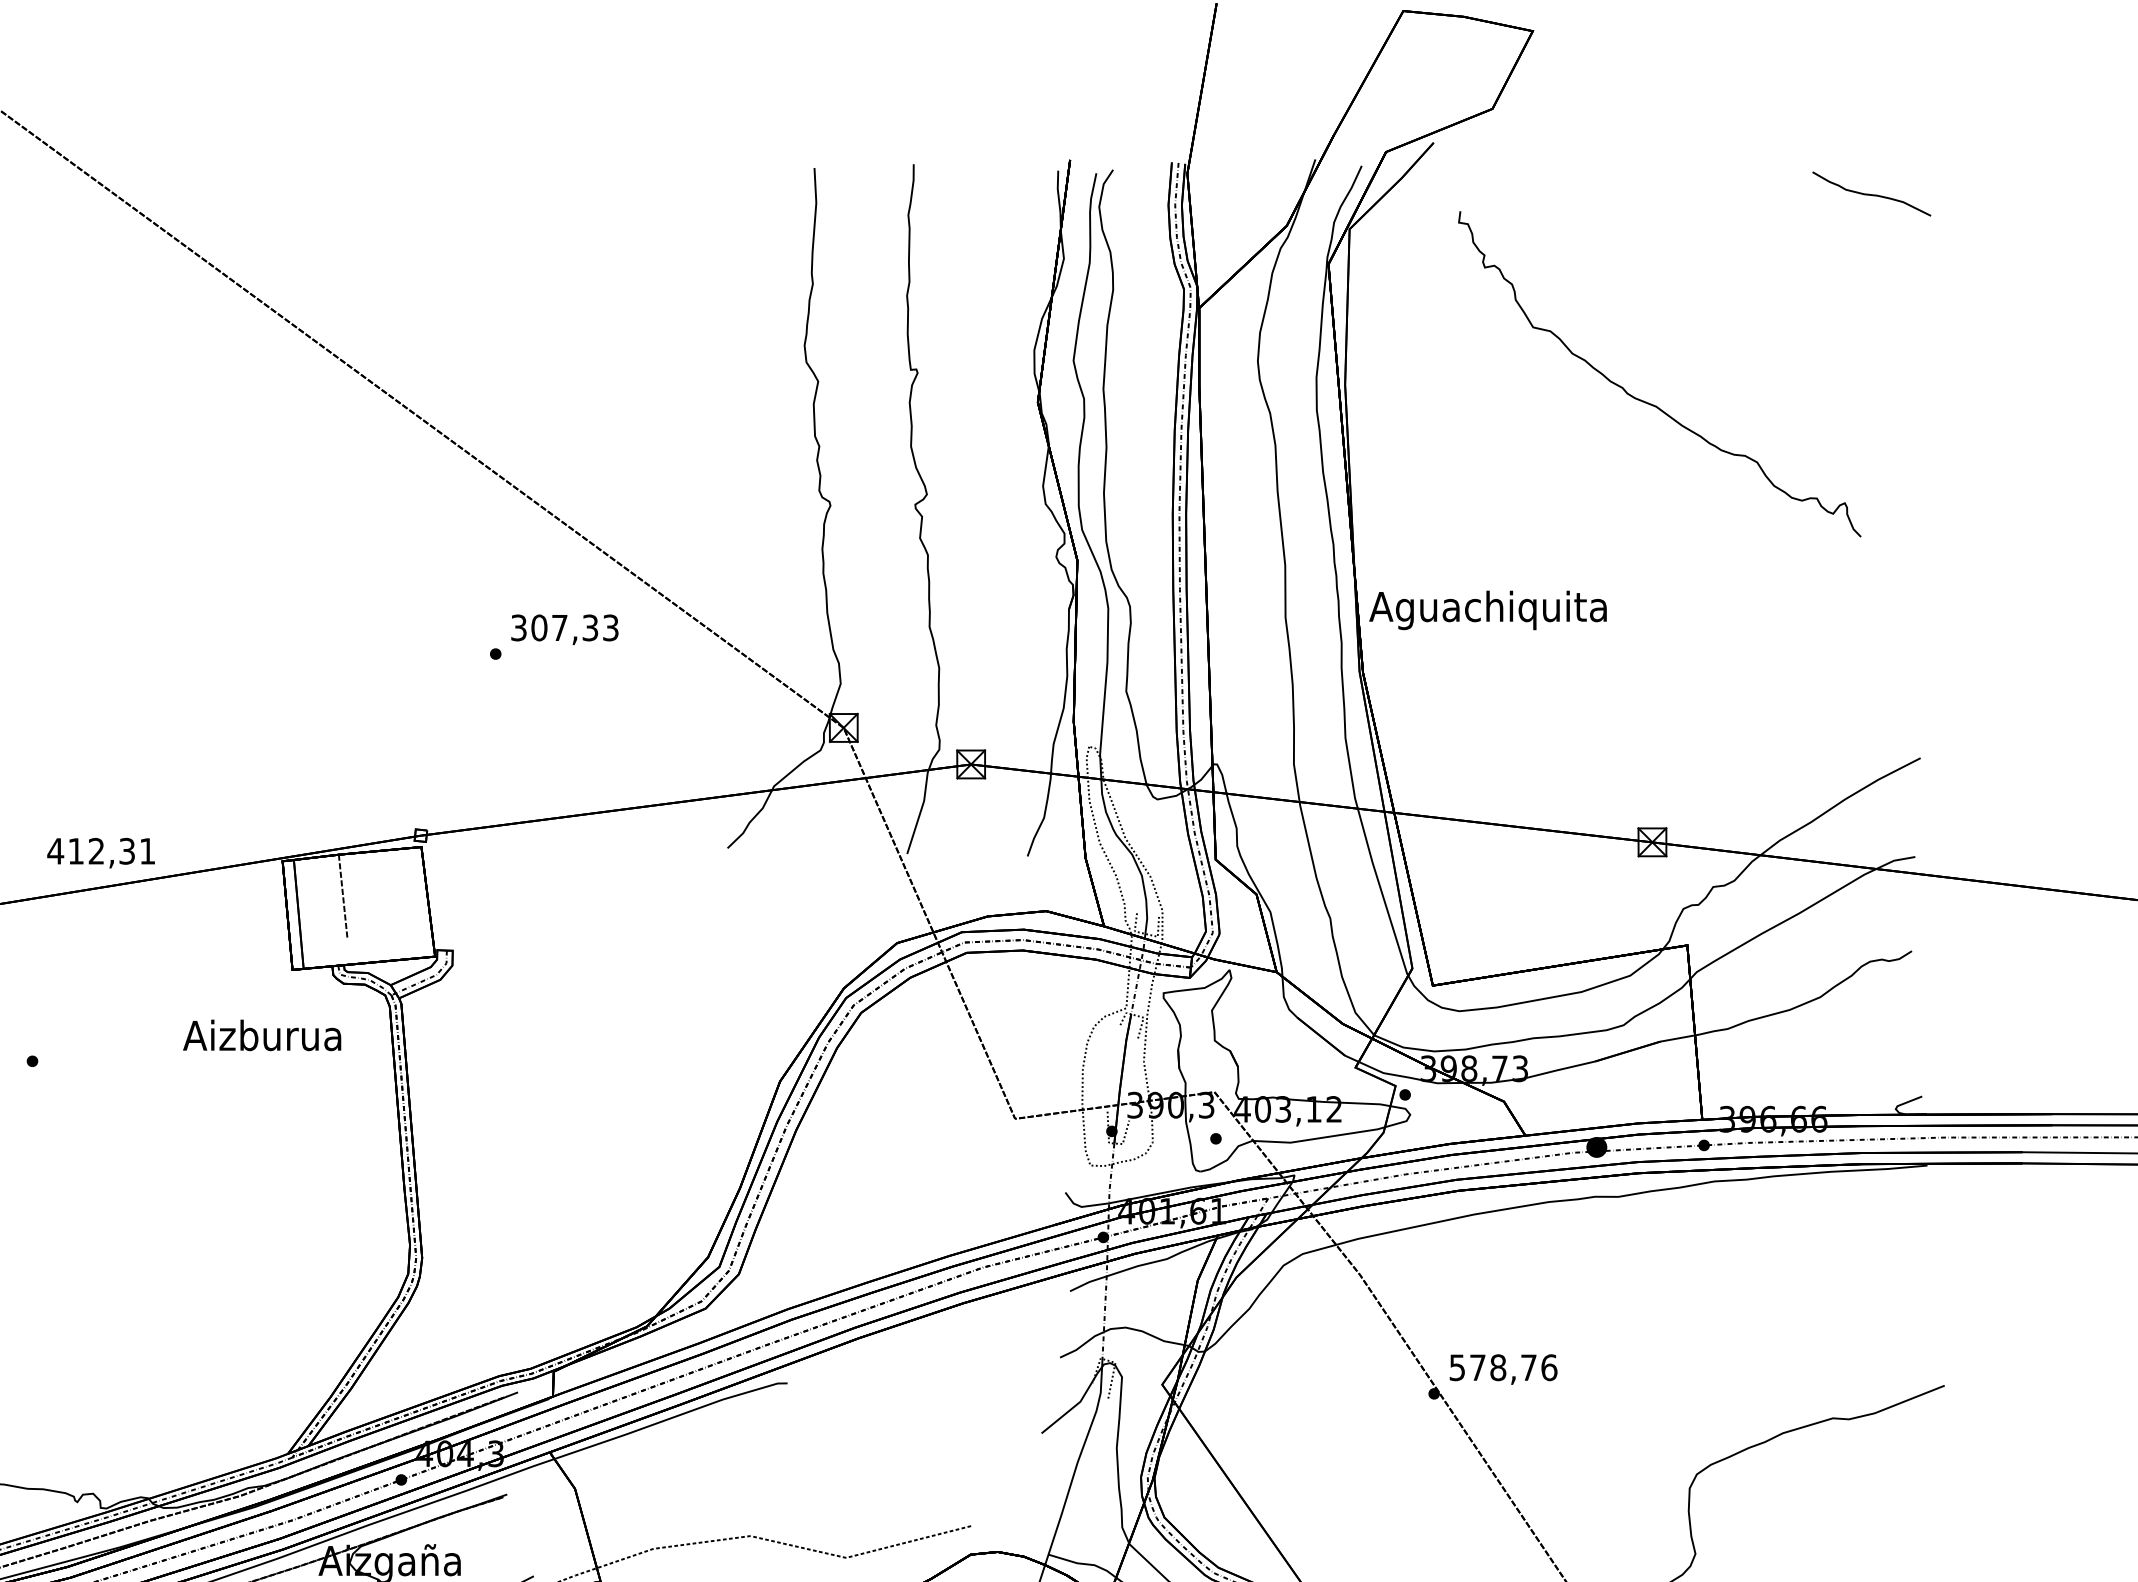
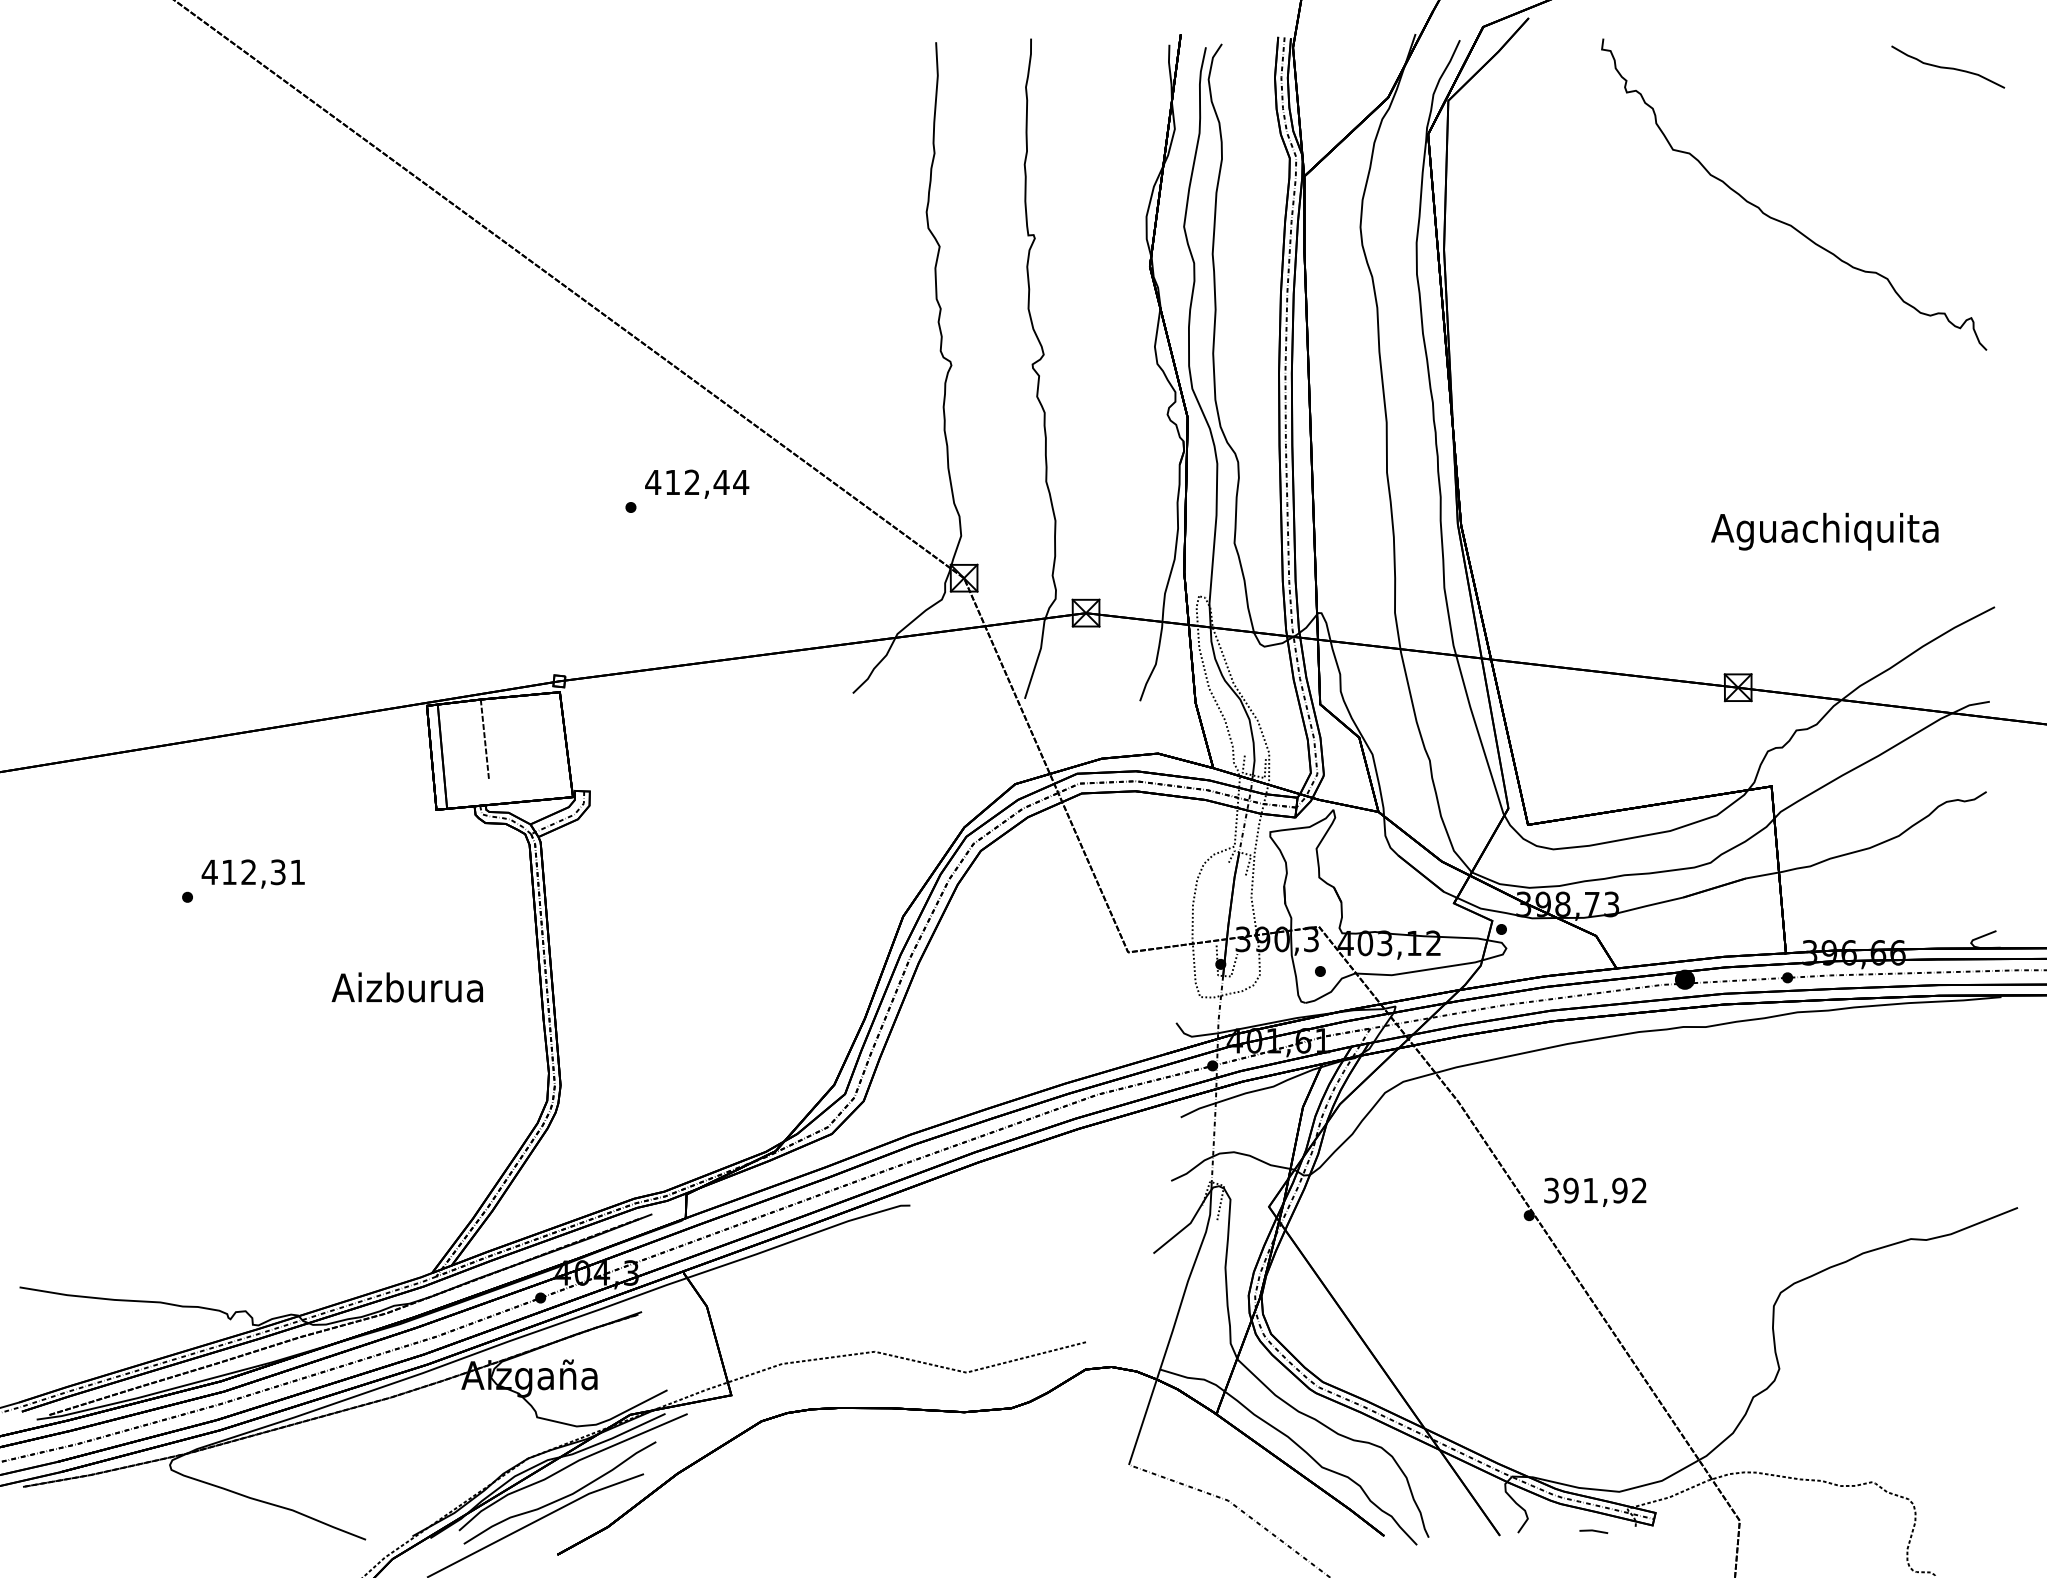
curve: (1648, 402) -> (1783, 221), moved
text: (1487, 610) -> (1824, 531), moved
text: (565, 627) -> (697, 482), 307,33 -> 412,44
text: (100, 852) -> (252, 873), moved
text: (261, 1035) -> (406, 987), moved
text: (1503, 1367) -> (1595, 1190), 578,76 -> 391,92

